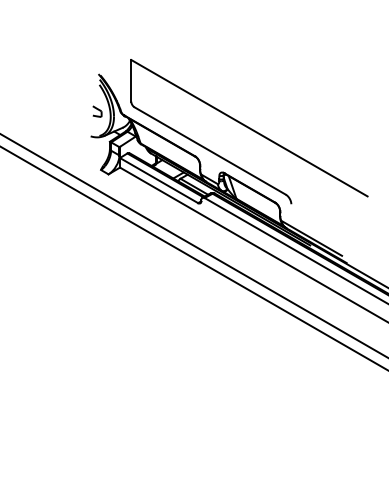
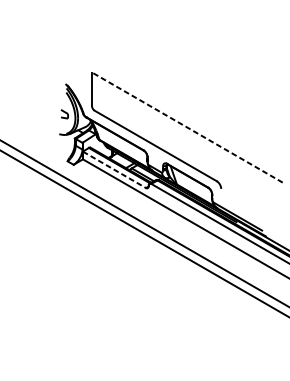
line: (249, 127) -> (187, 126), solid -> dashed
line: (159, 180) -> (114, 169), solid -> dashed

